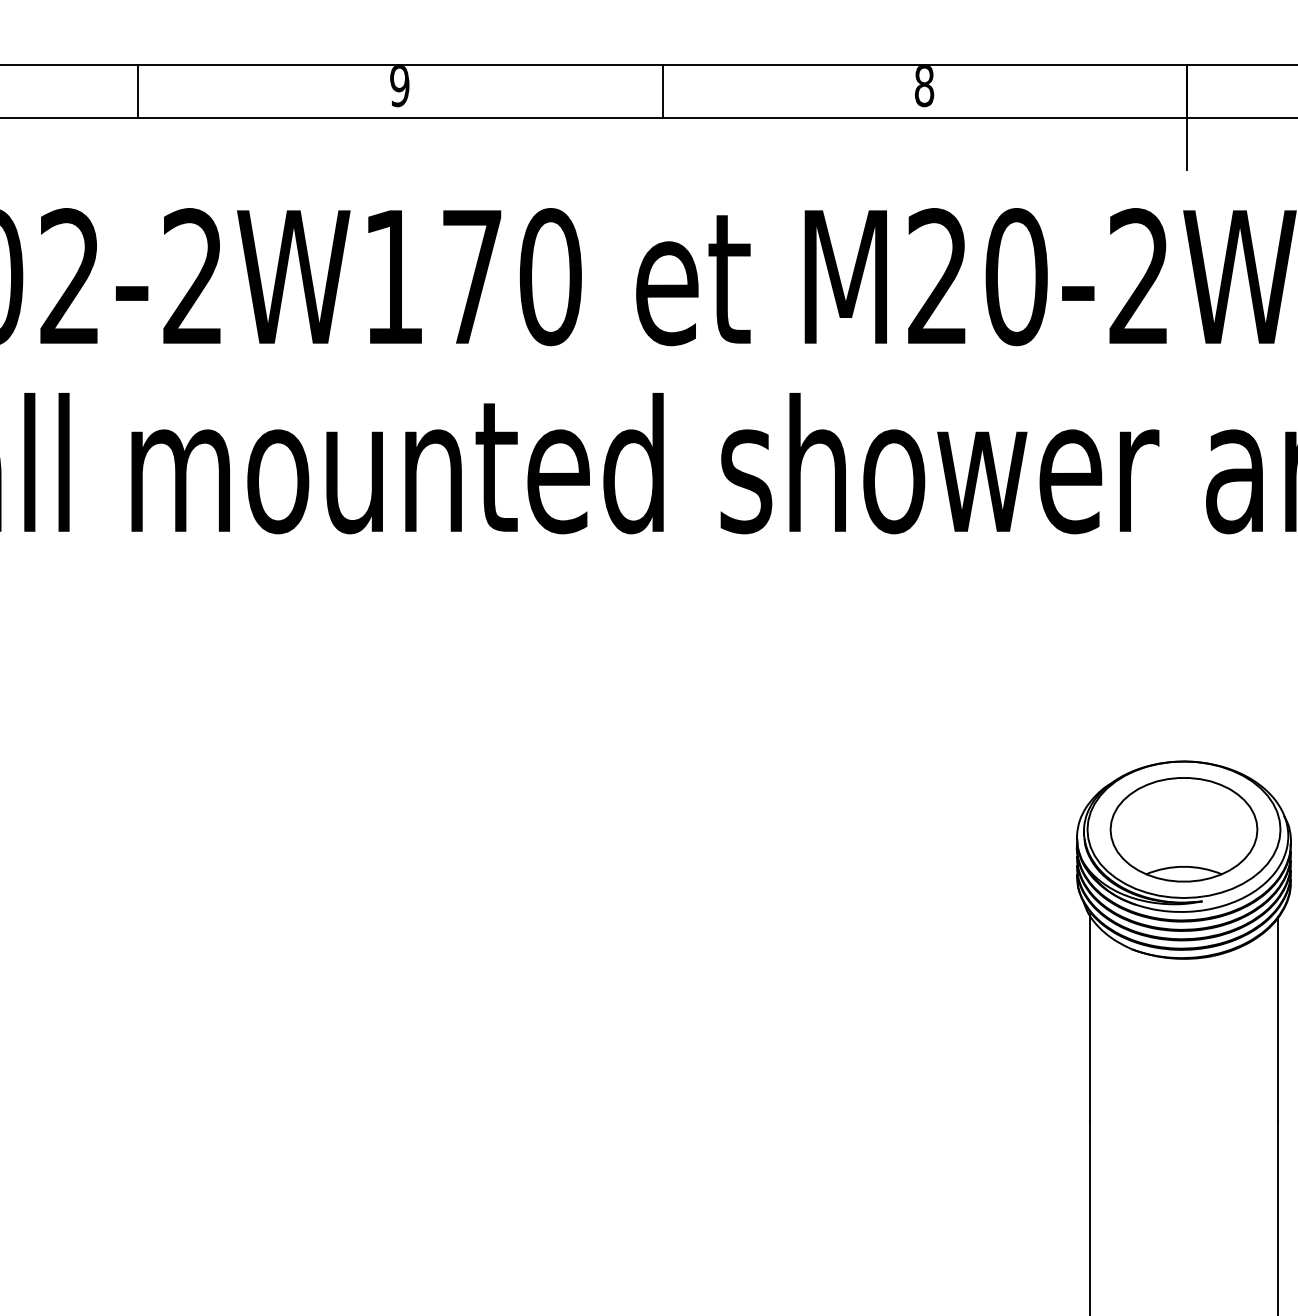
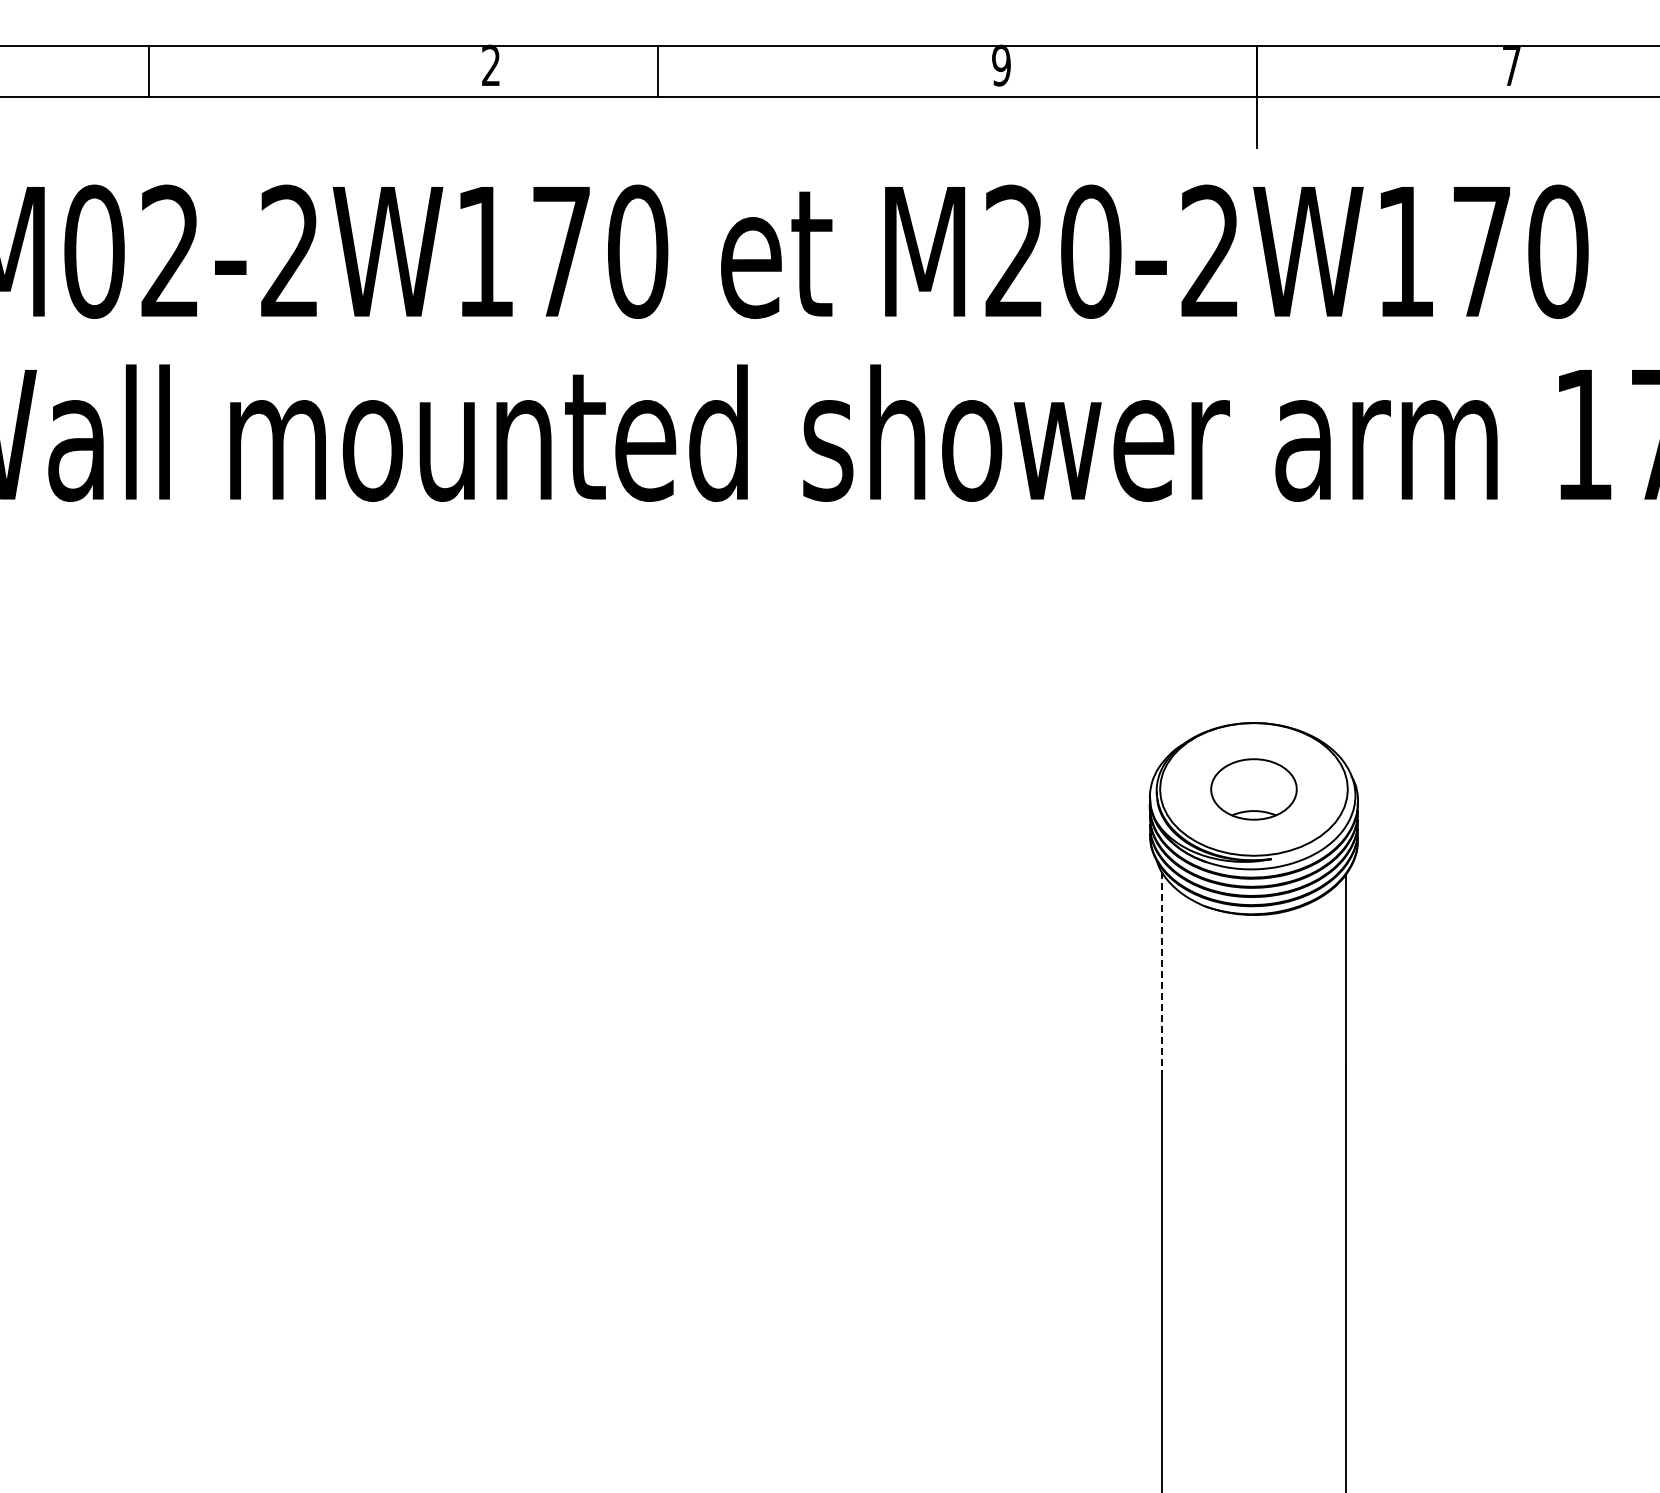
text: (399, 85) -> (490, 65), 9 -> 2
text: (924, 85) -> (1001, 65), 8 -> 9
line: (138, 91) -> (148, 71), moved
line: (662, 91) -> (657, 71), moved
part: (1183, 829) -> (1253, 789), size x0.6
line: (1089, 1017) -> (1162, 972), solid -> dashed

